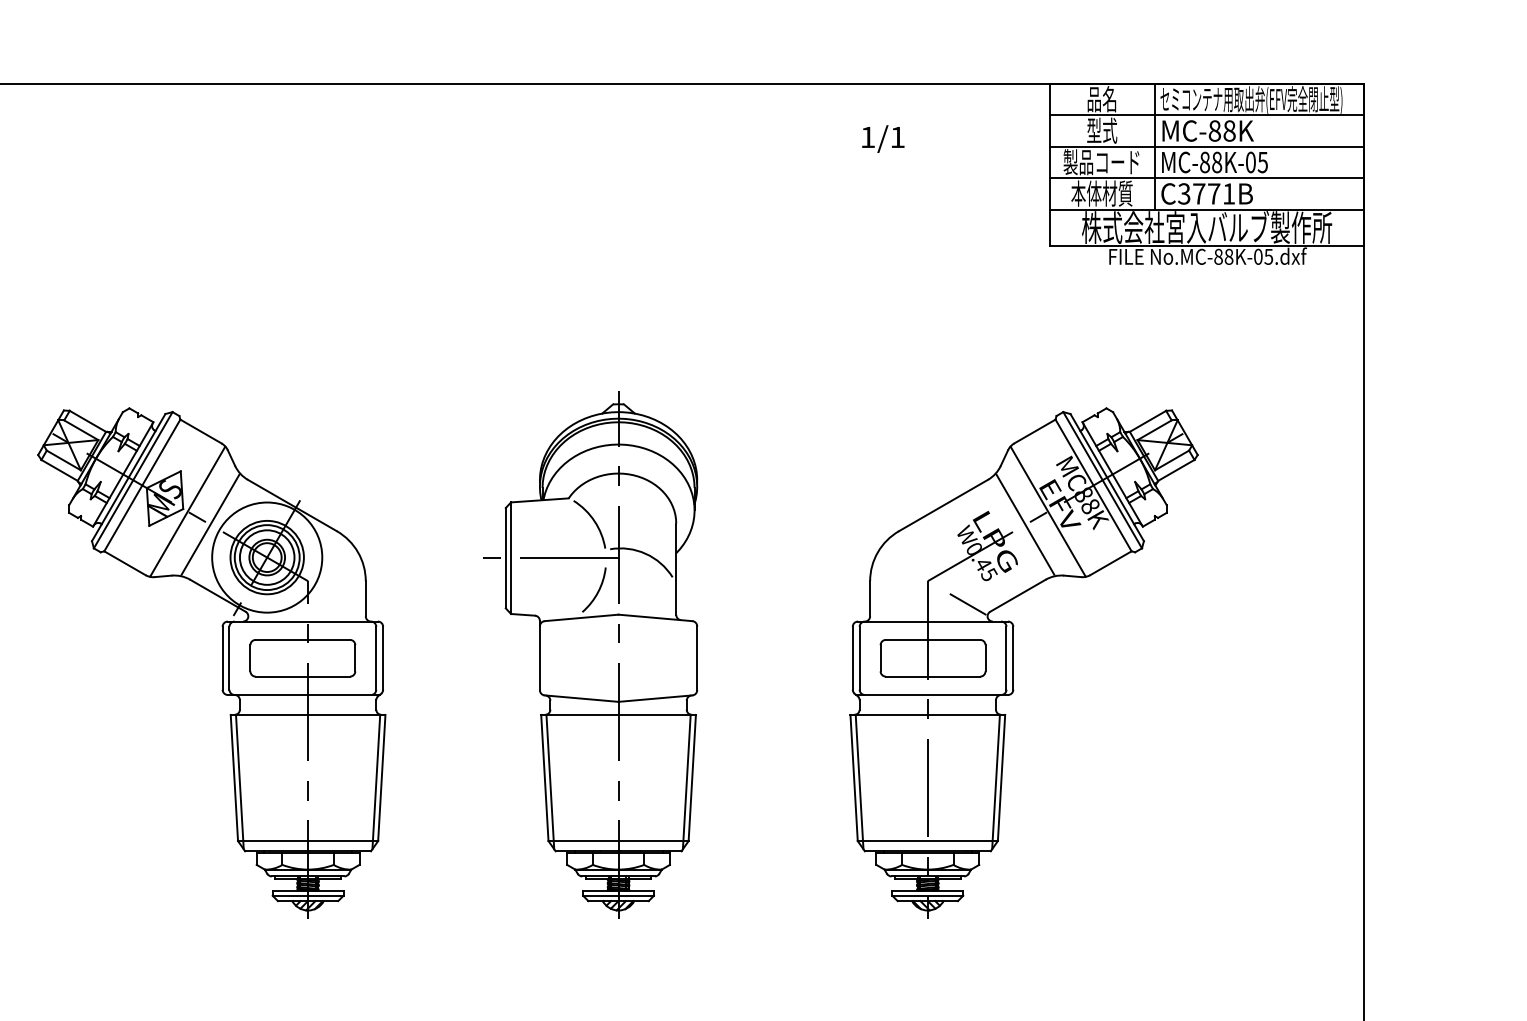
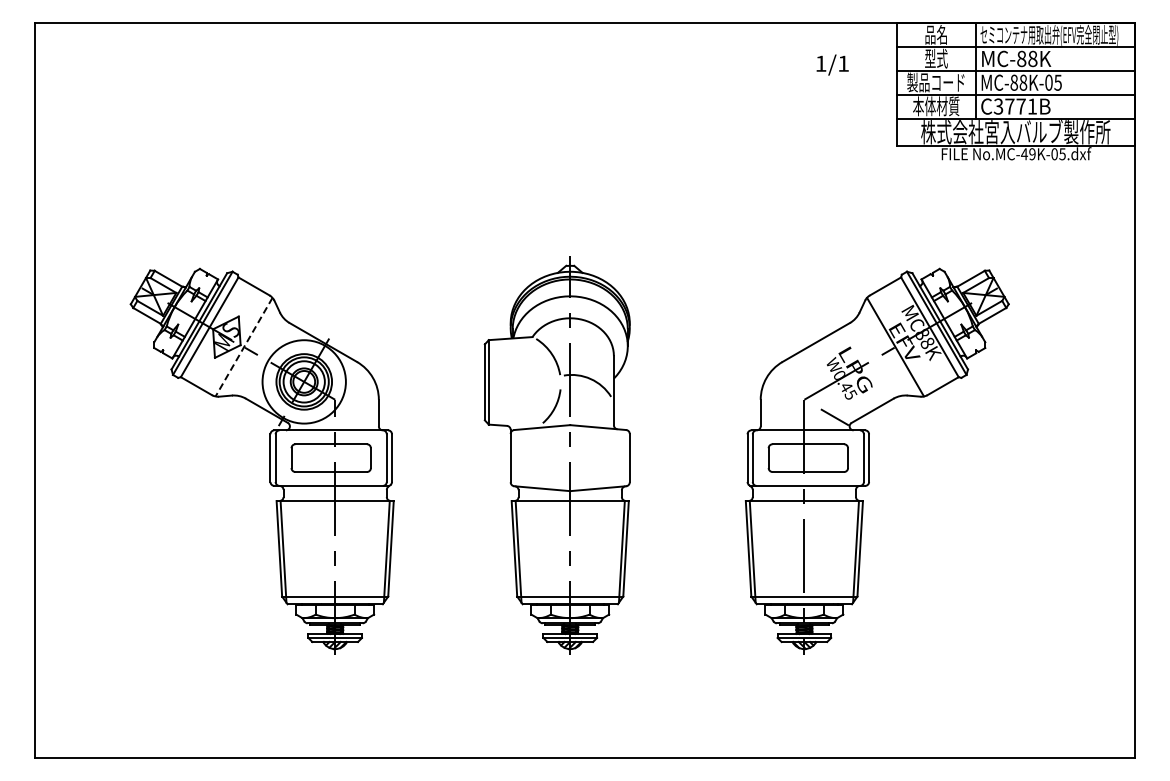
text: (883, 138) -> (832, 64), moved
text: (1222, 257) -> (1027, 154), No.MC-88K-05.dxf -> No.MC-49K-05.dxf
line: (188, 512) -> (244, 347), solid -> dashed
line: (210, 524) -> (261, 356), removed
line: (1025, 524) -> (878, 356), removed
line: (550, 558) -> (518, 382), removed

